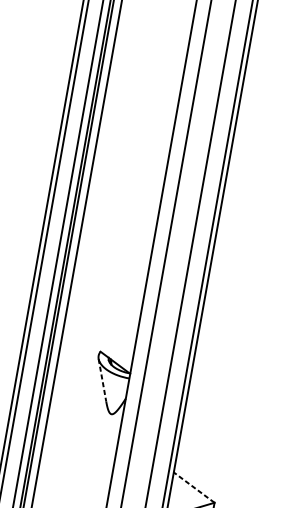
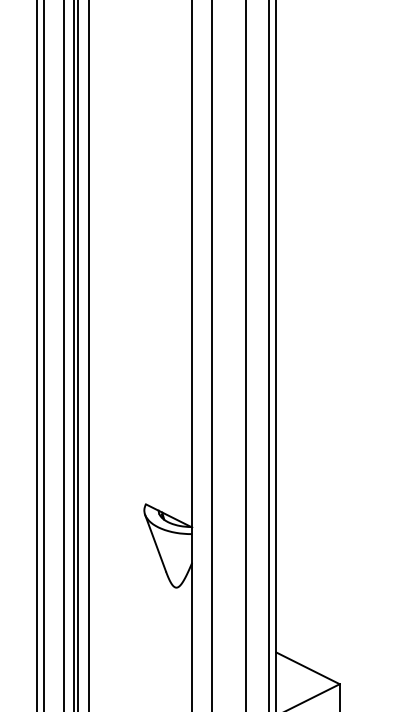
line: (102, 380) -> (155, 543), dashed -> solid
line: (193, 487) -> (307, 668), dashed -> solid

